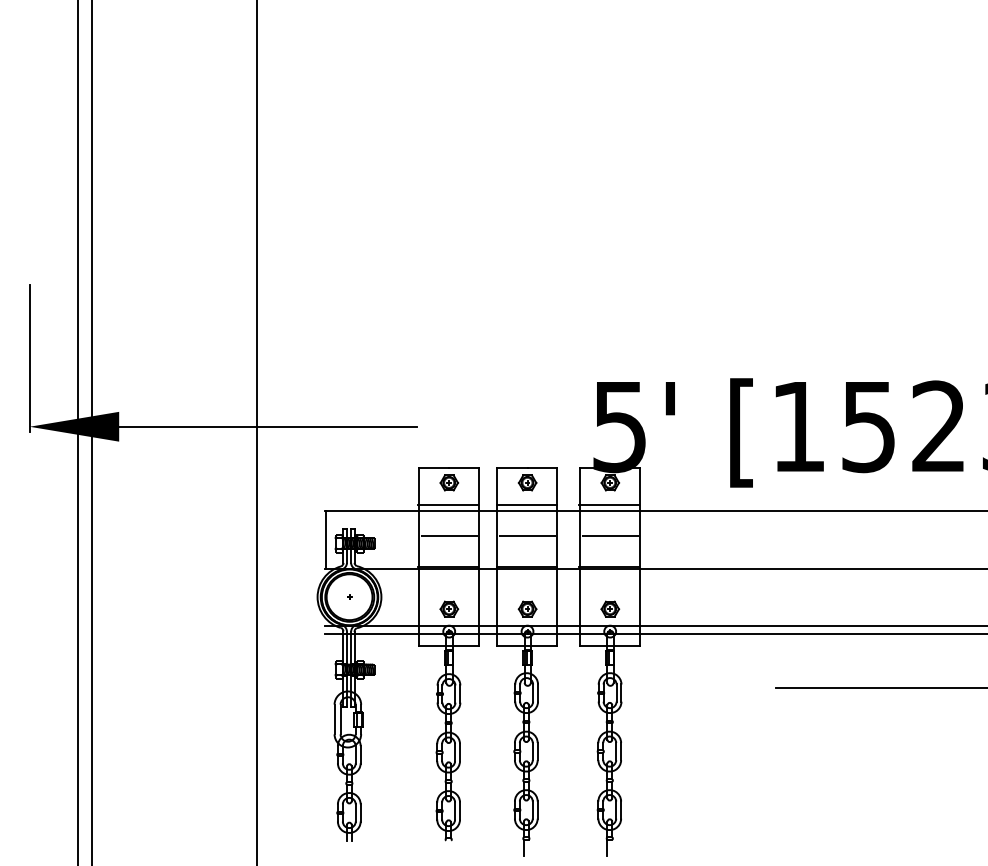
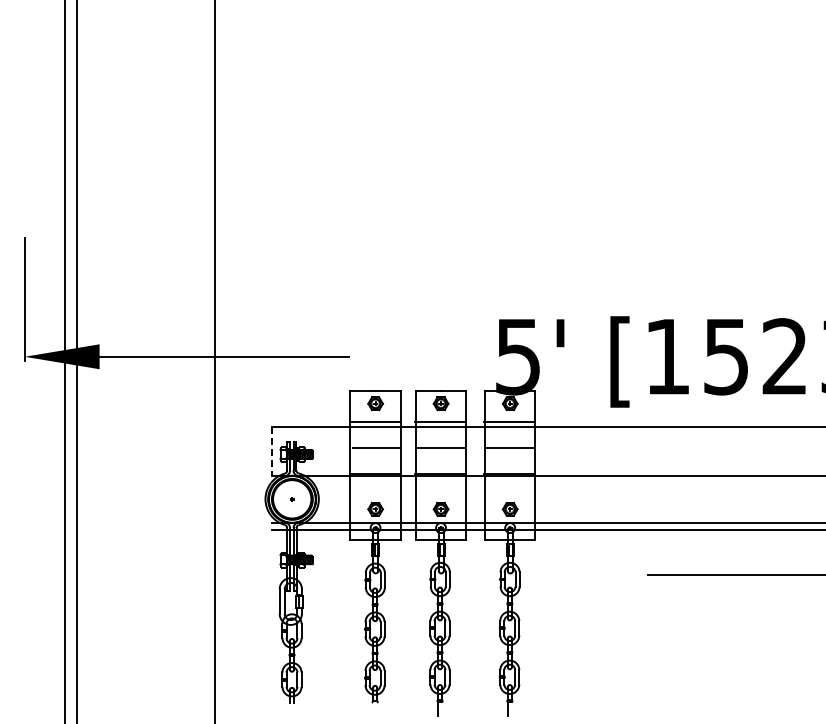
line: (325, 540) -> (272, 451), solid -> dashed

